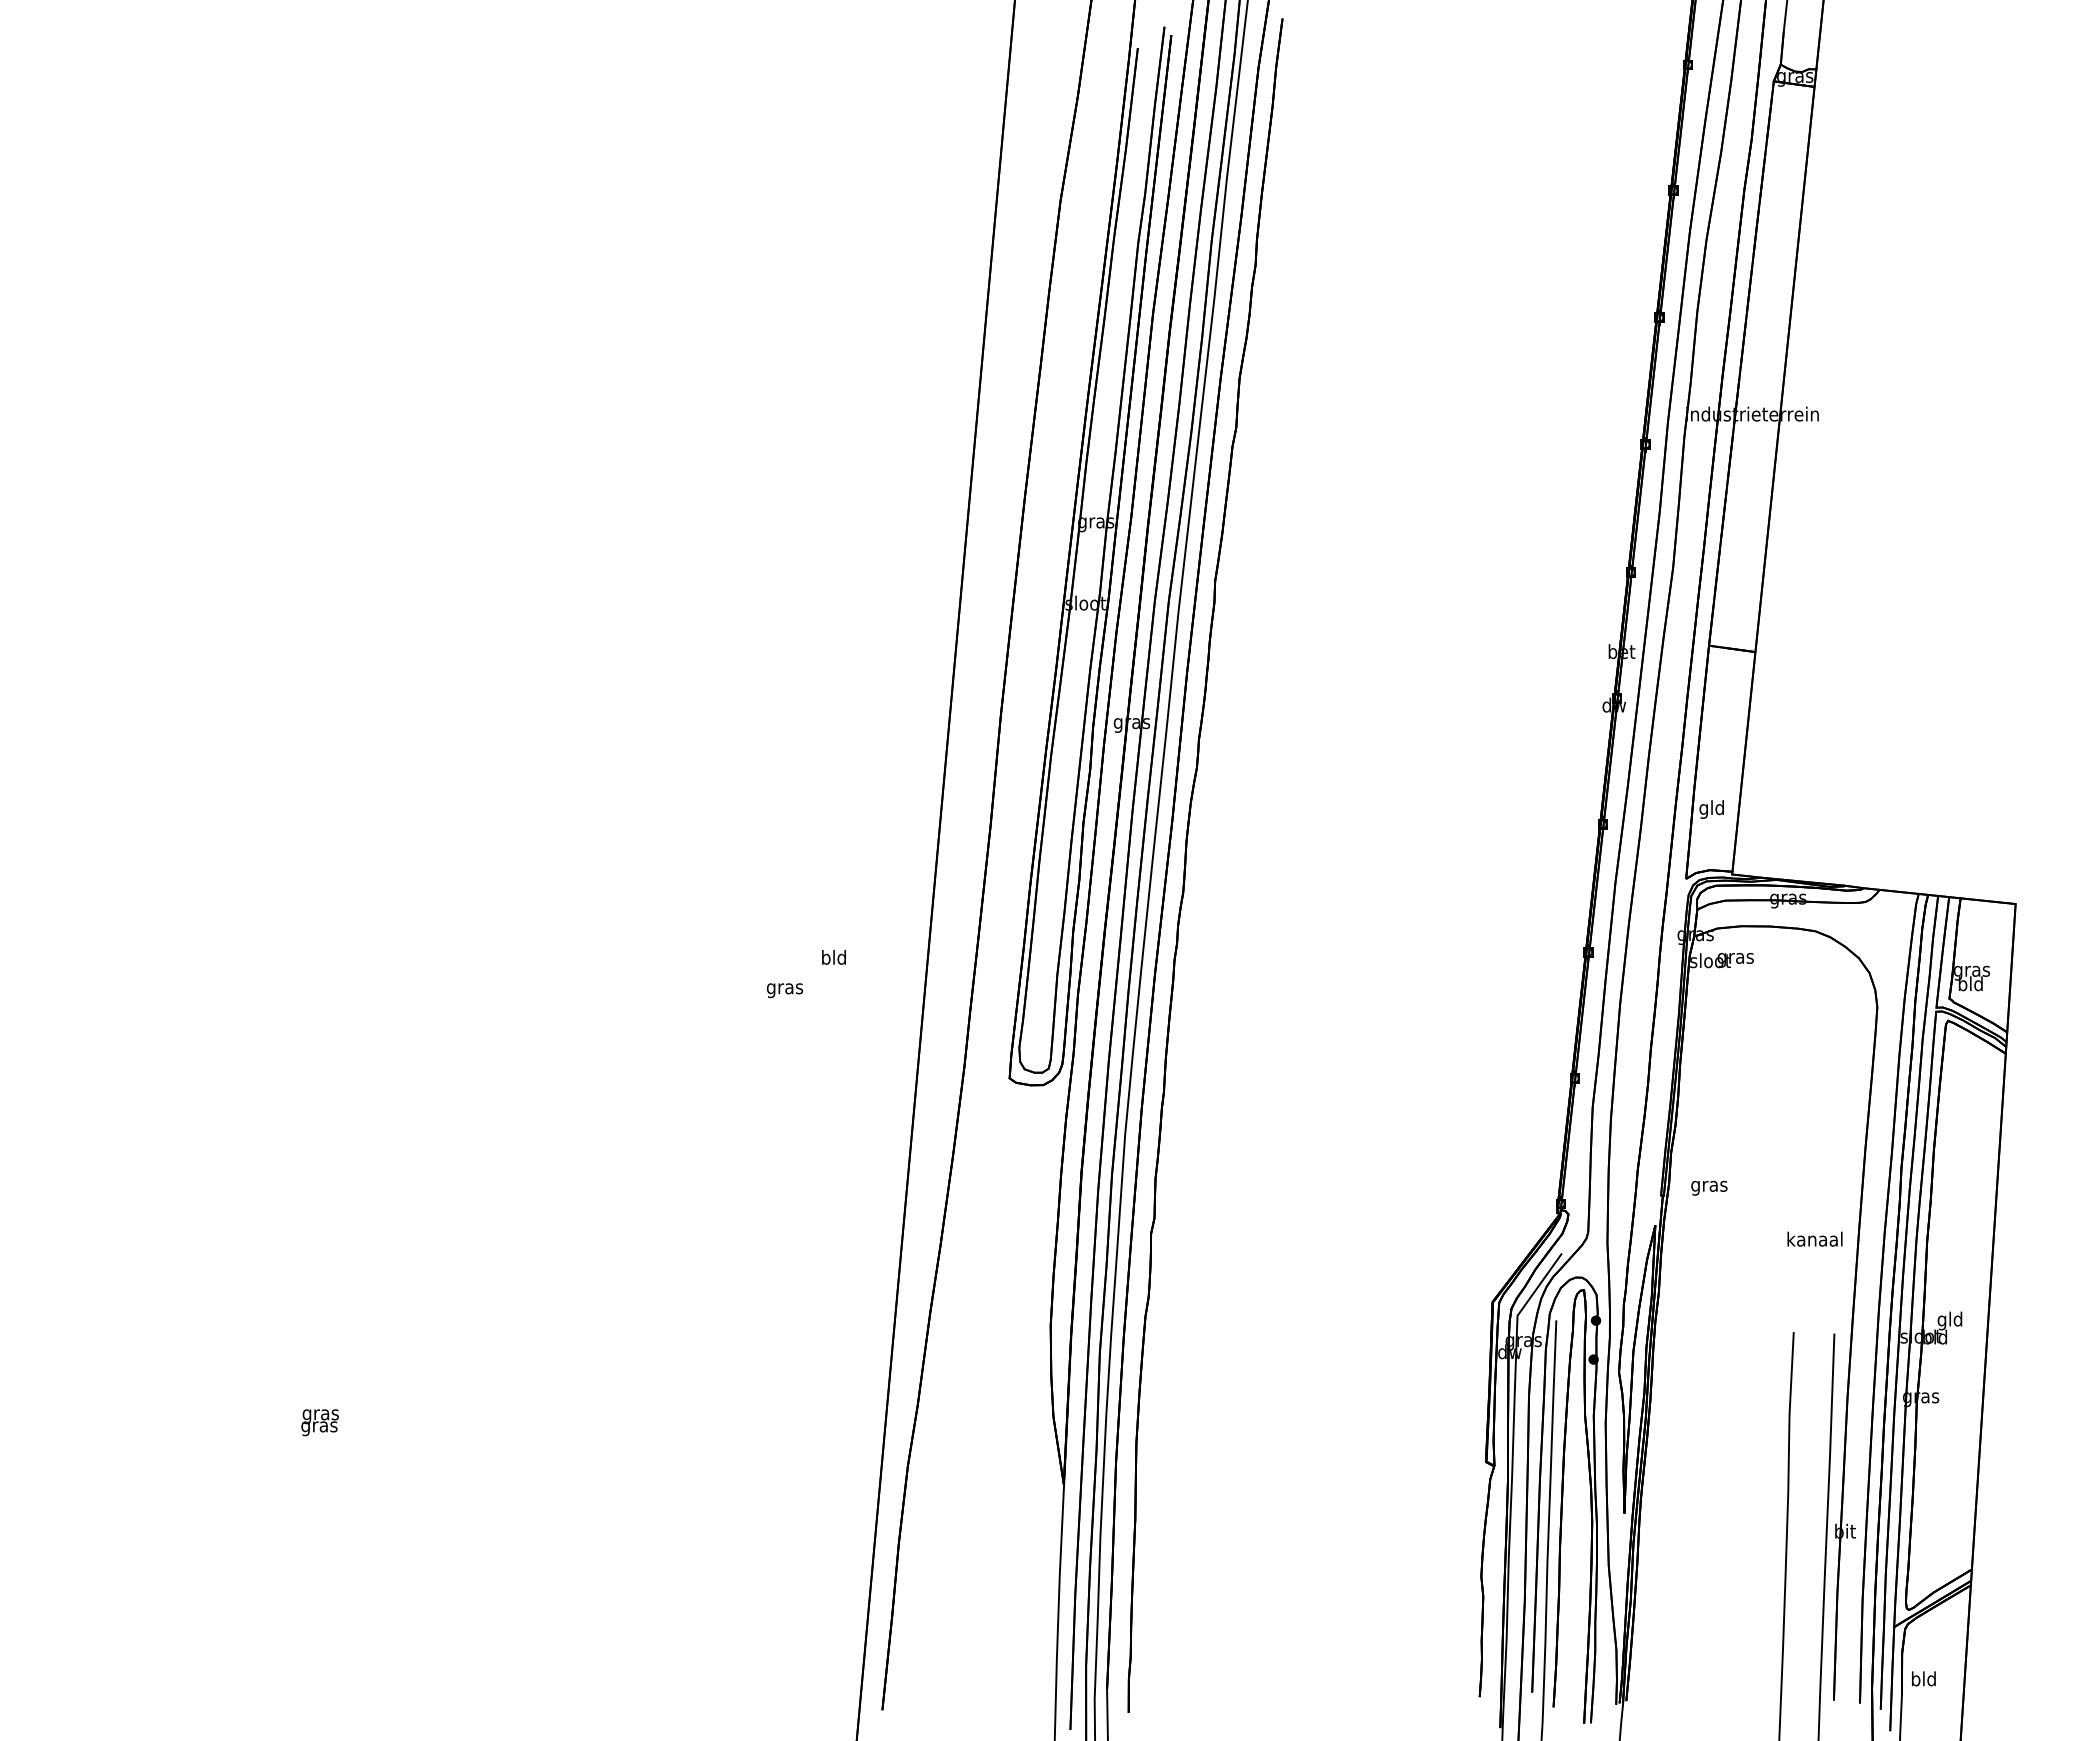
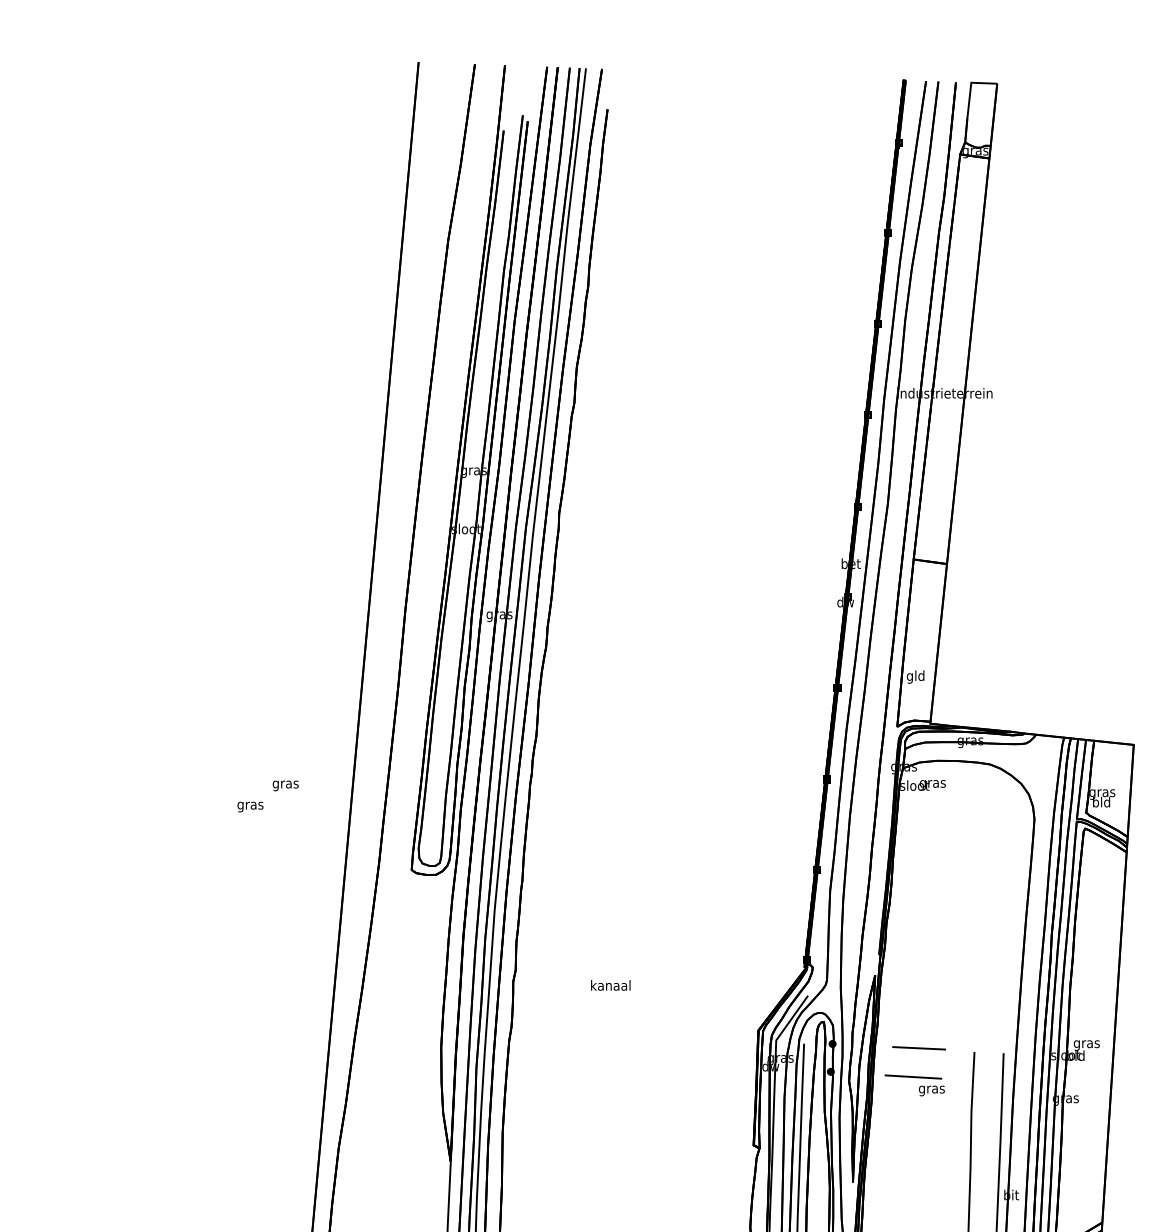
text: (834, 958) -> (286, 783), bld -> gras
text: (1709, 1187) -> (931, 1090), moved
text: (1814, 1238) -> (610, 984), moved
text: (1950, 1320) -> (1086, 1043), gld -> gras
line: (1716, 1326) -> (919, 1048), added
line: (1708, 1366) -> (913, 1076), added

